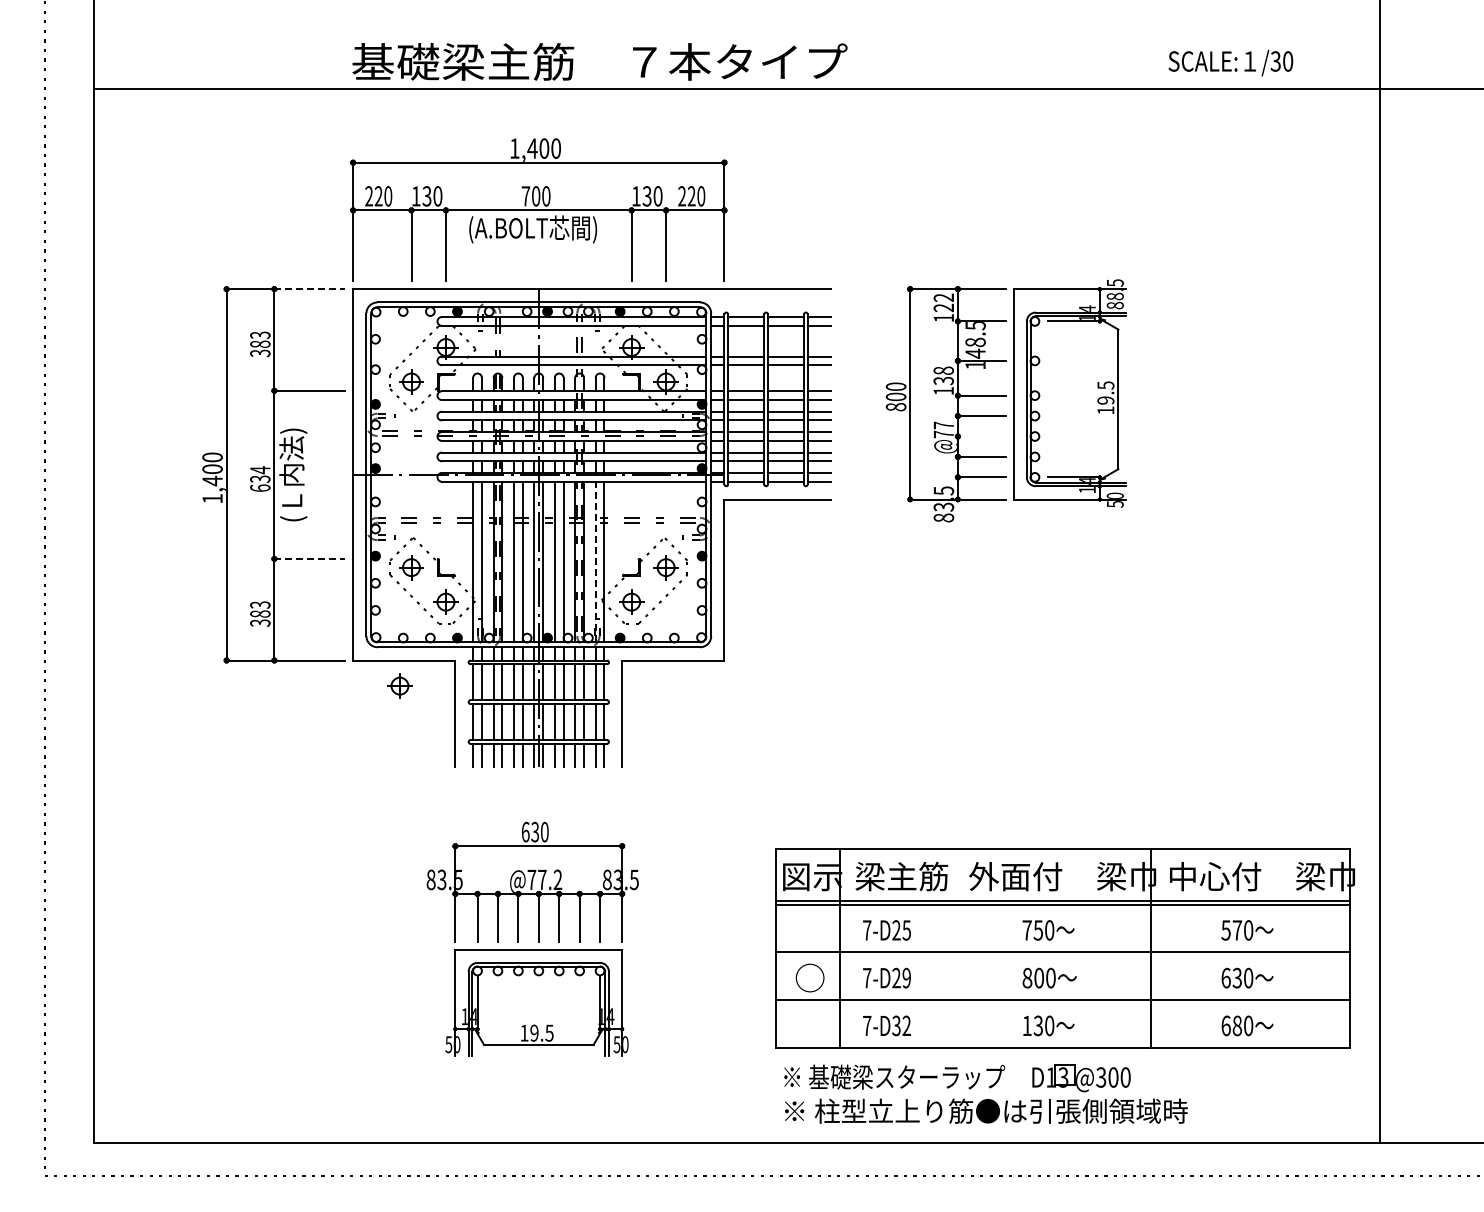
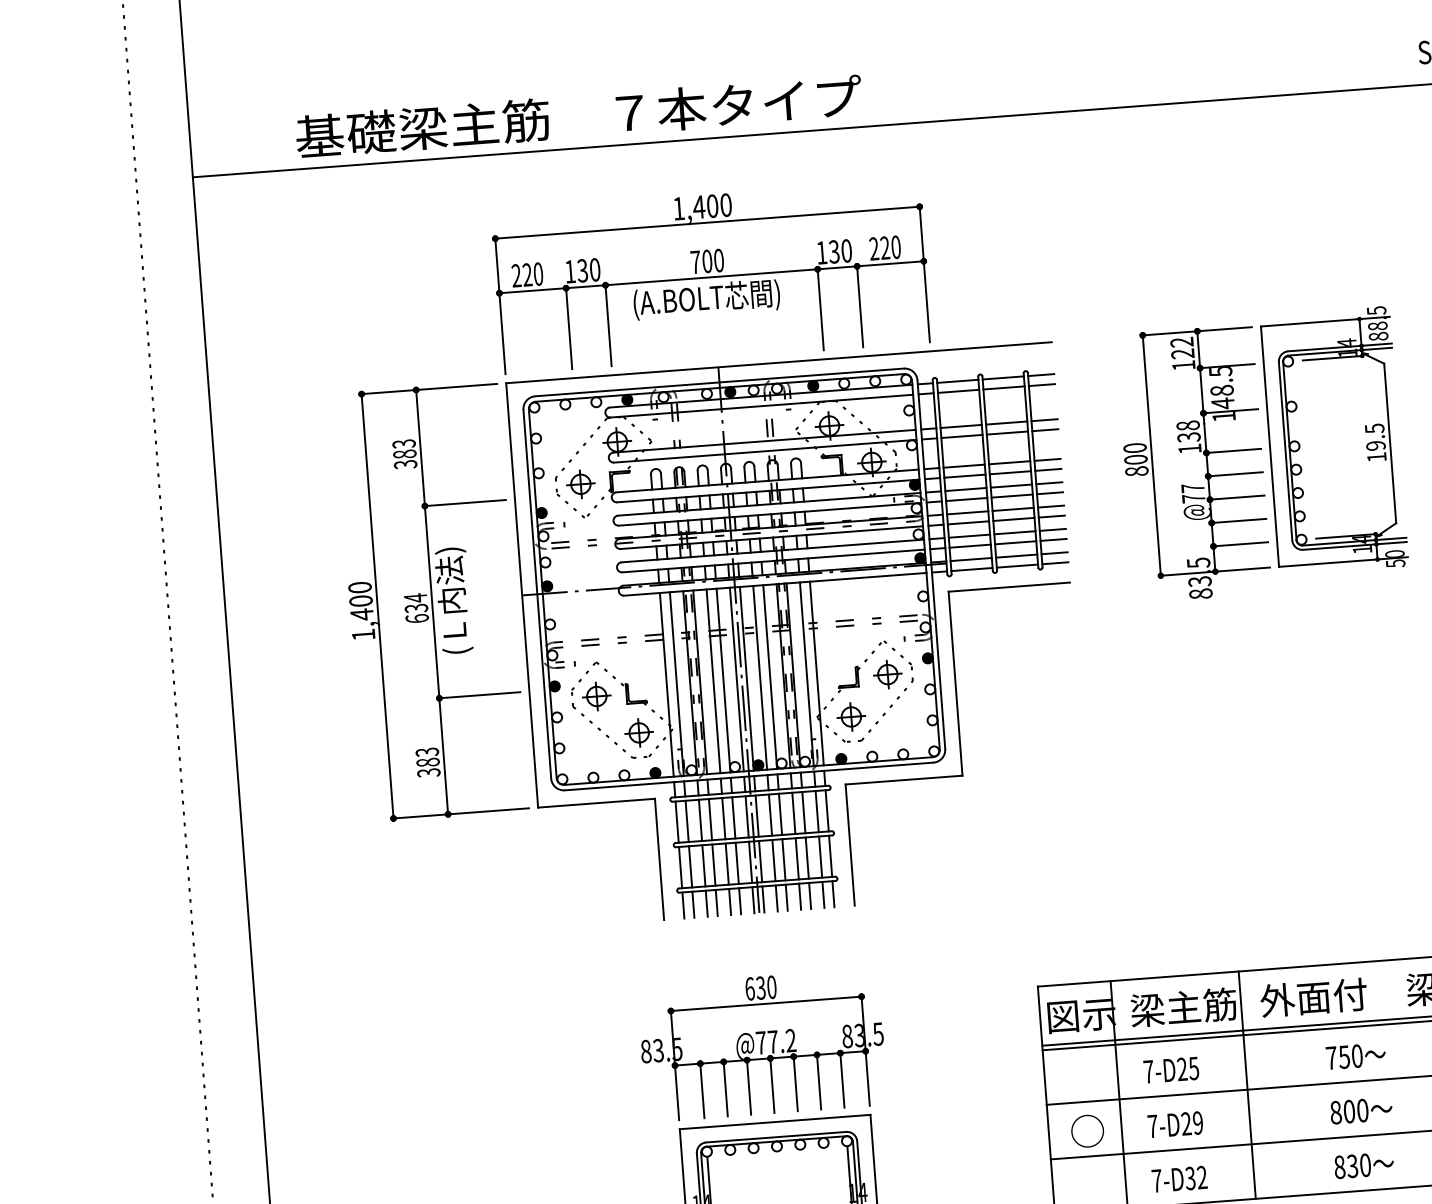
text: (599, 61) -> (578, 116), moved
line: (310, 289) -> (457, 387), dashed -> solid
line: (981, 436) -> (1236, 497), added
line: (310, 558) -> (480, 694), dashed -> solid
line: (595, 561) -> (806, 673), dashed -> solid
part: (399, 685) -> (593, 832), removed
line: (952, 947) -> (1247, 1084), added
text: (1026, 1025) -> (1338, 1166), 130 -> 830

